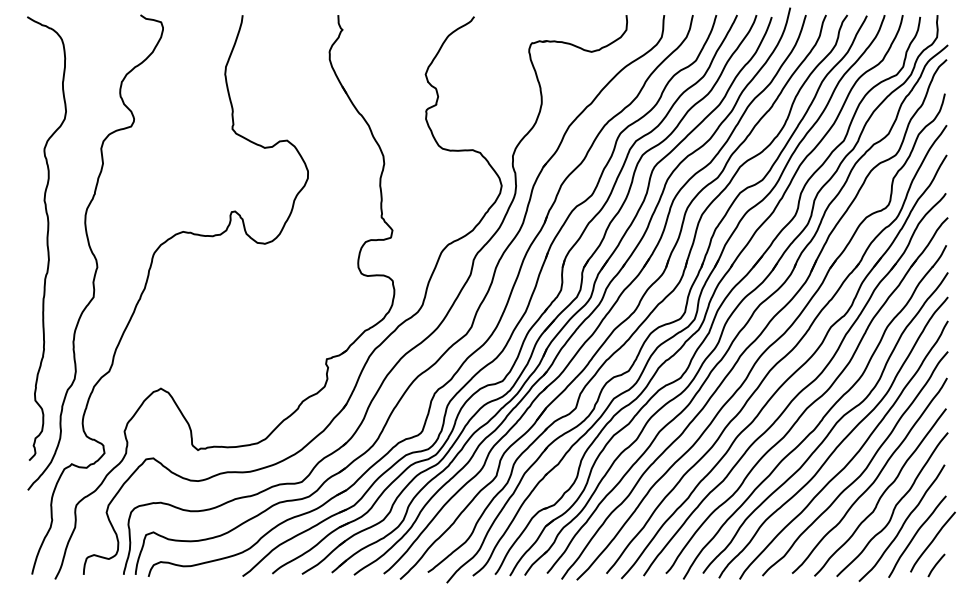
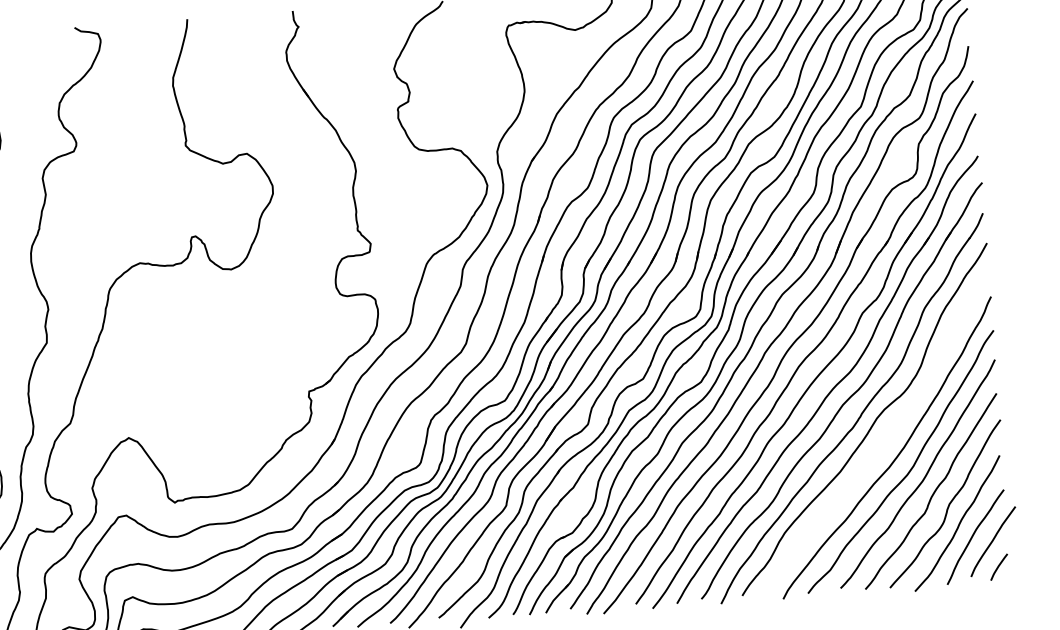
curve: (839, 443) -> (881, 440), removed

